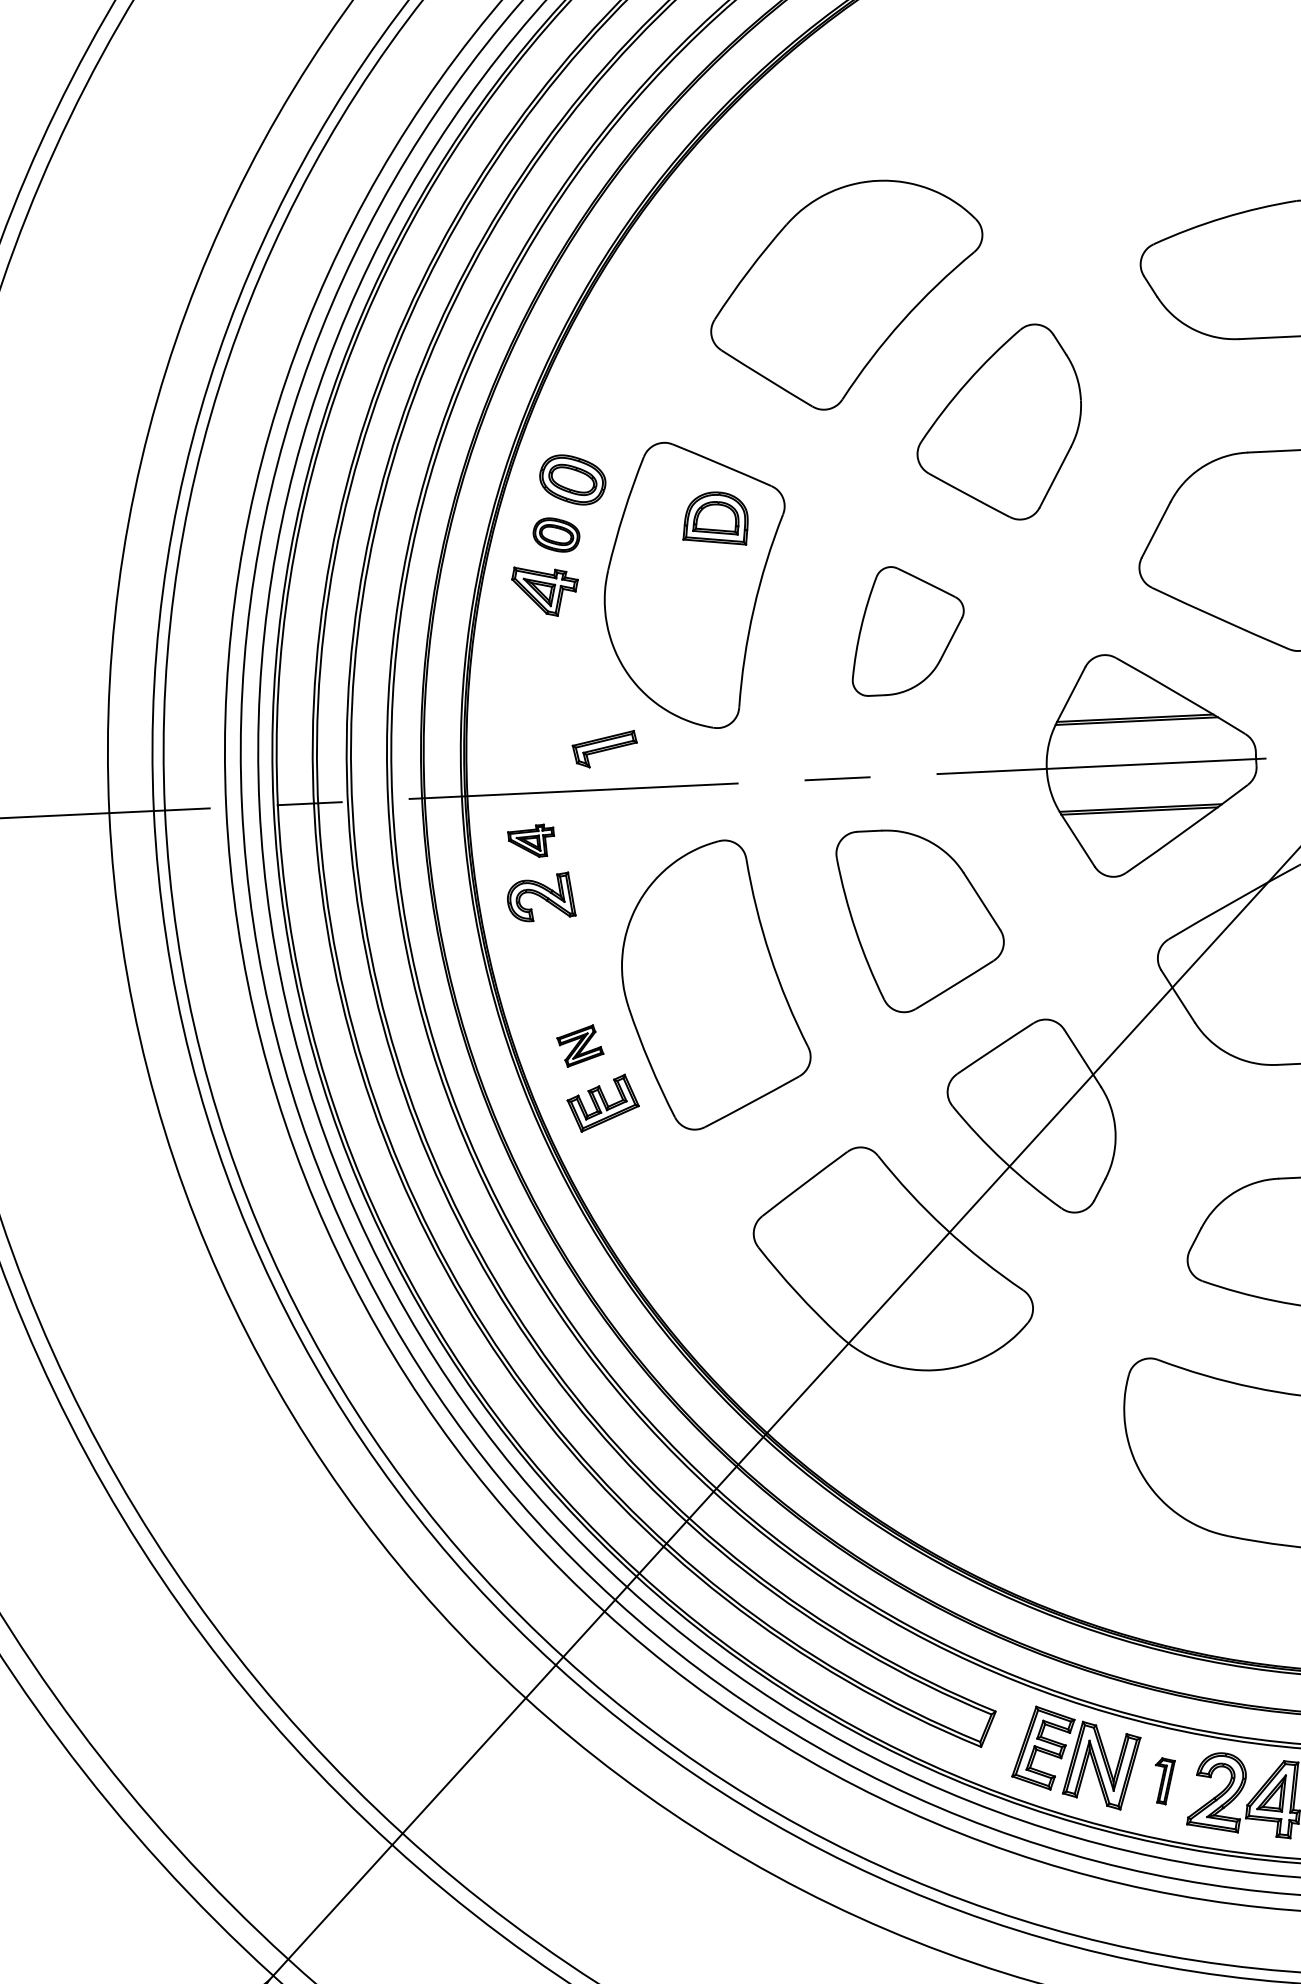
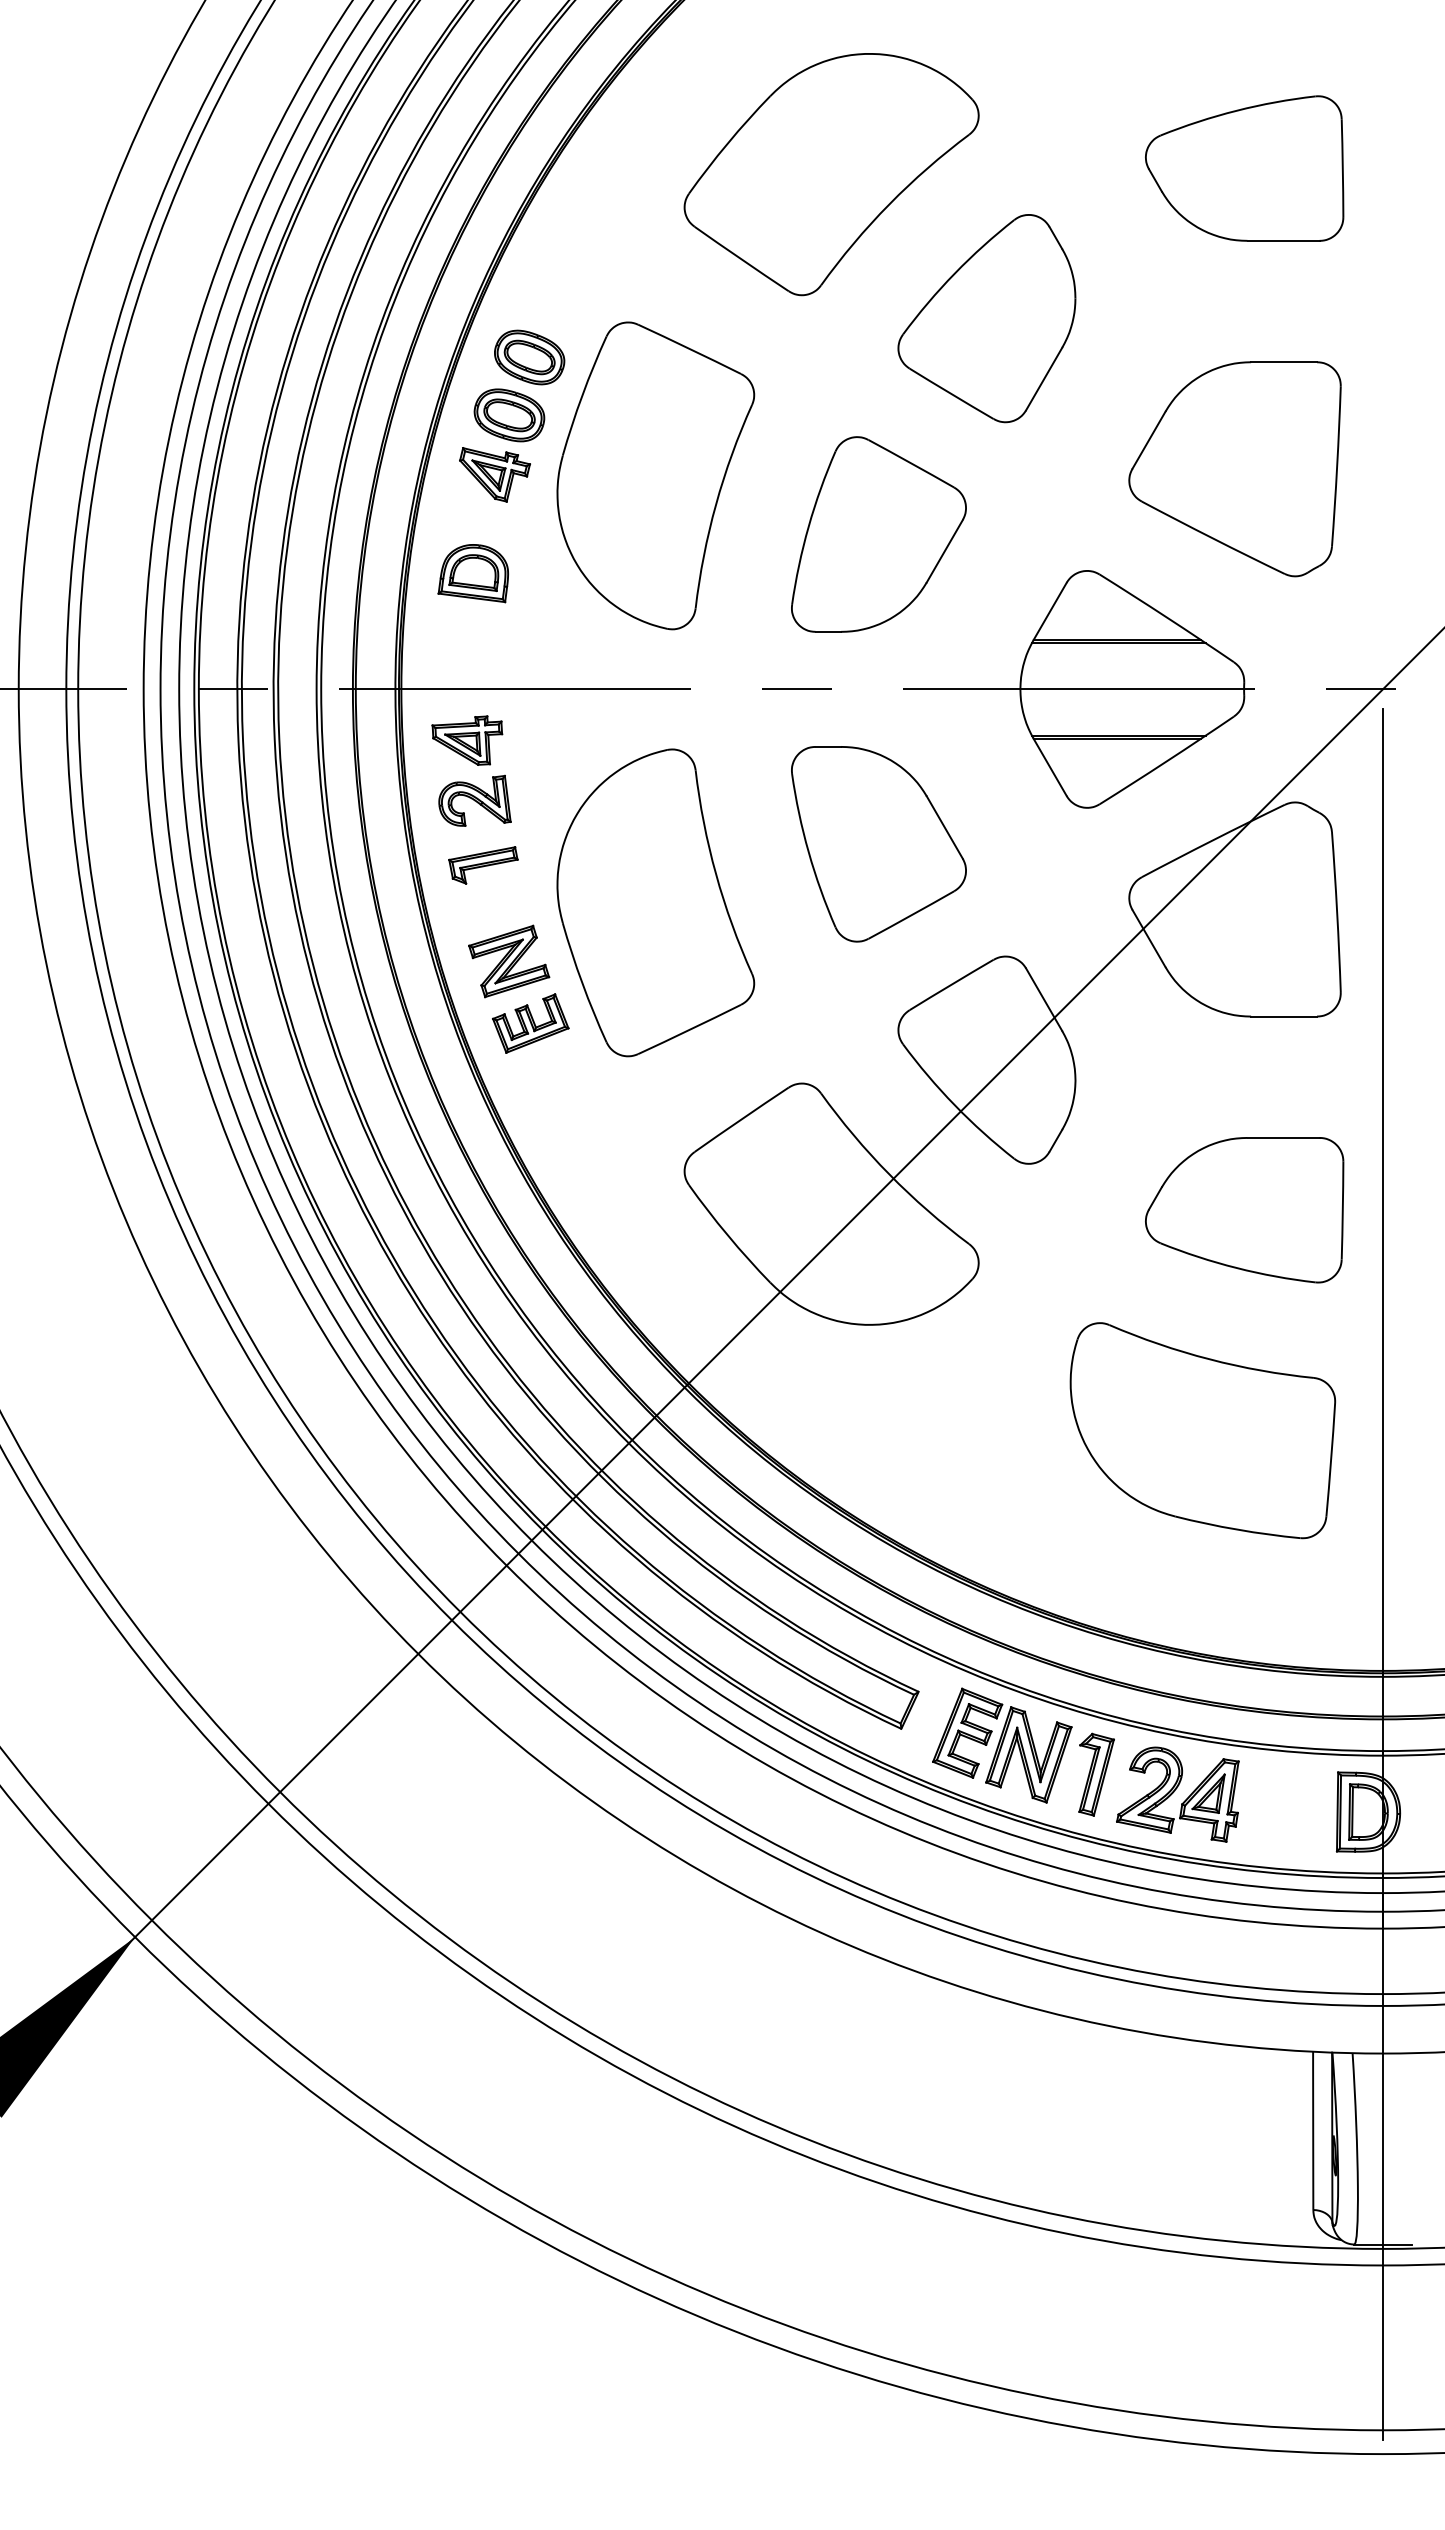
part: (714, 519) -> (472, 573), moved
part: (556, 535) -> (509, 415), size x1.43
part: (907, 630) -> (878, 534), size x1.43
part: (605, 749) -> (483, 865), moved
part: (531, 841) -> (467, 740), size x1.43
part: (580, 1046) -> (509, 961), size x1.67
part: (1165, 1781) -> (1096, 1774), size x1.67

